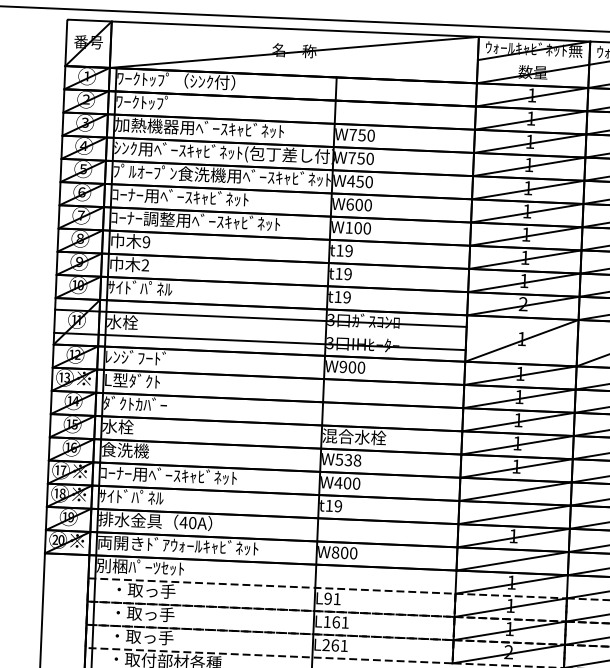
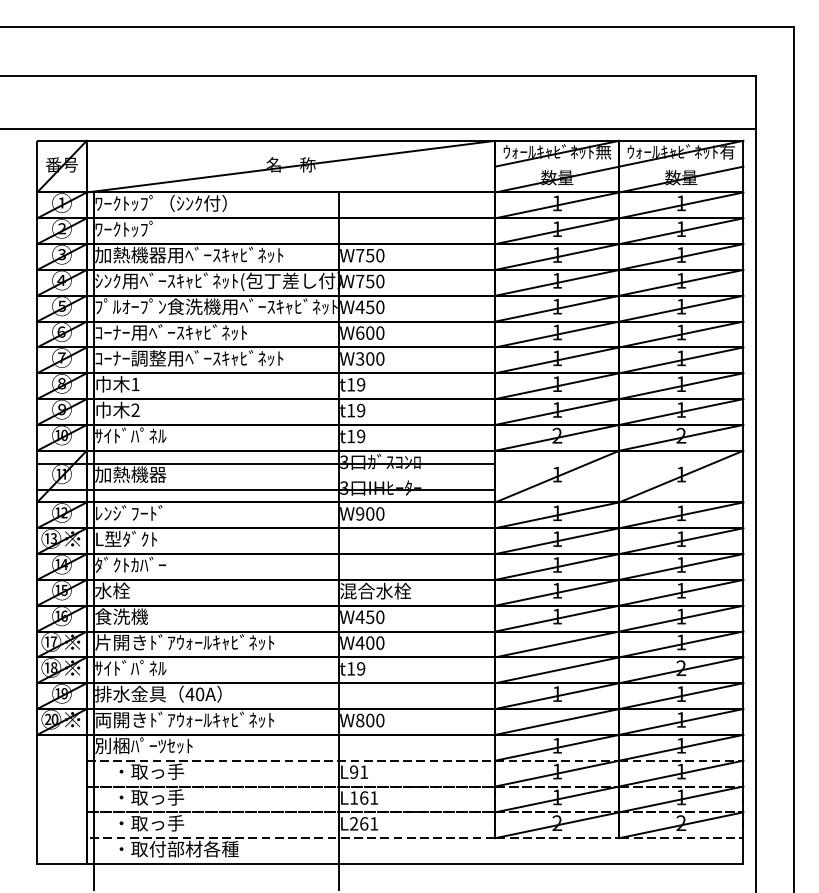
text: (349, 227) -> (360, 358), W100 -> W300
text: (146, 242) -> (135, 384), 9 -> 1
text: (138, 322) -> (130, 474), 水栓 -> 加熱機器
text: (347, 460) -> (369, 617), W538 -> W450
text: (180, 475) -> (184, 642), ｺｰﾅｰ用ﾍﾞｰｽｷｬﾋﾞﾈｯﾄ -> 片開きﾄﾞｱｳｫｰﾙｷｬﾋﾞﾈｯﾄ

